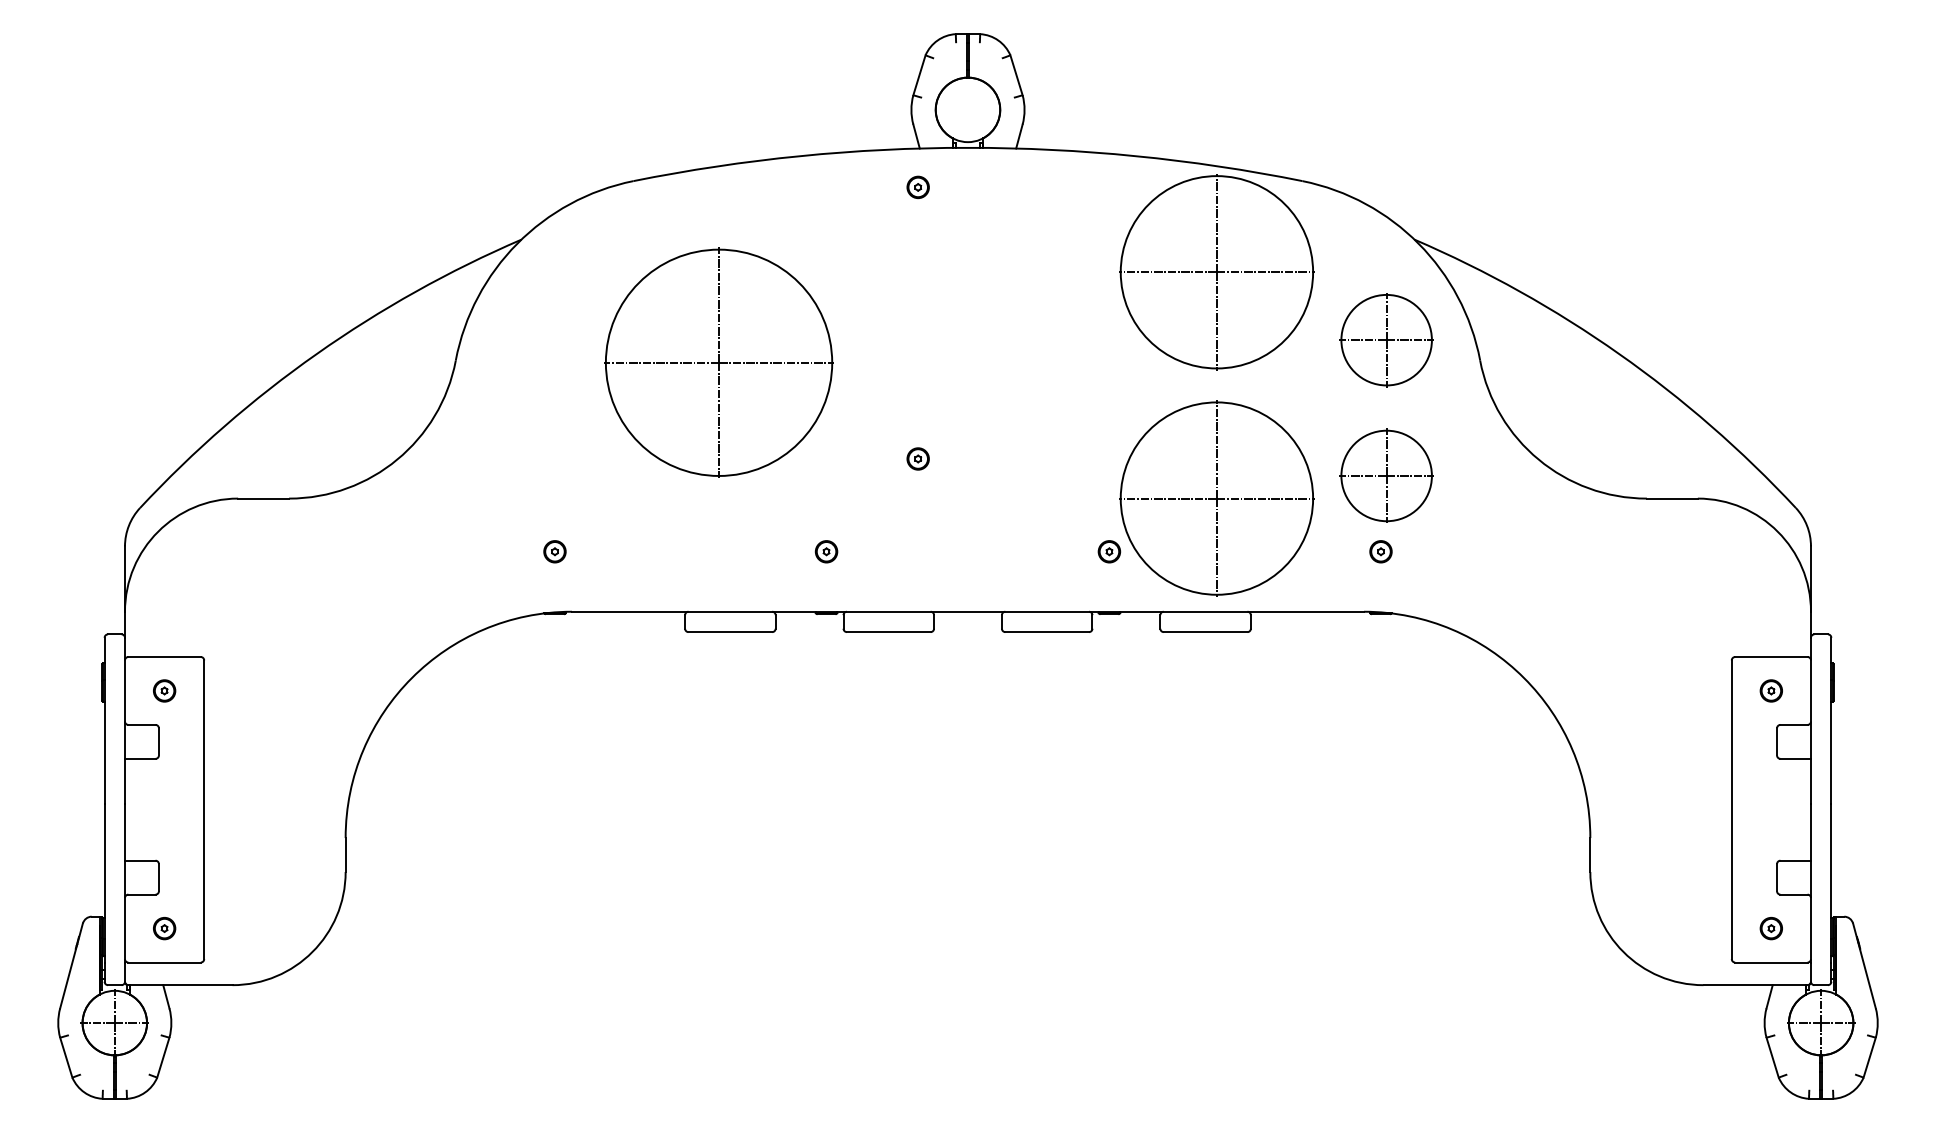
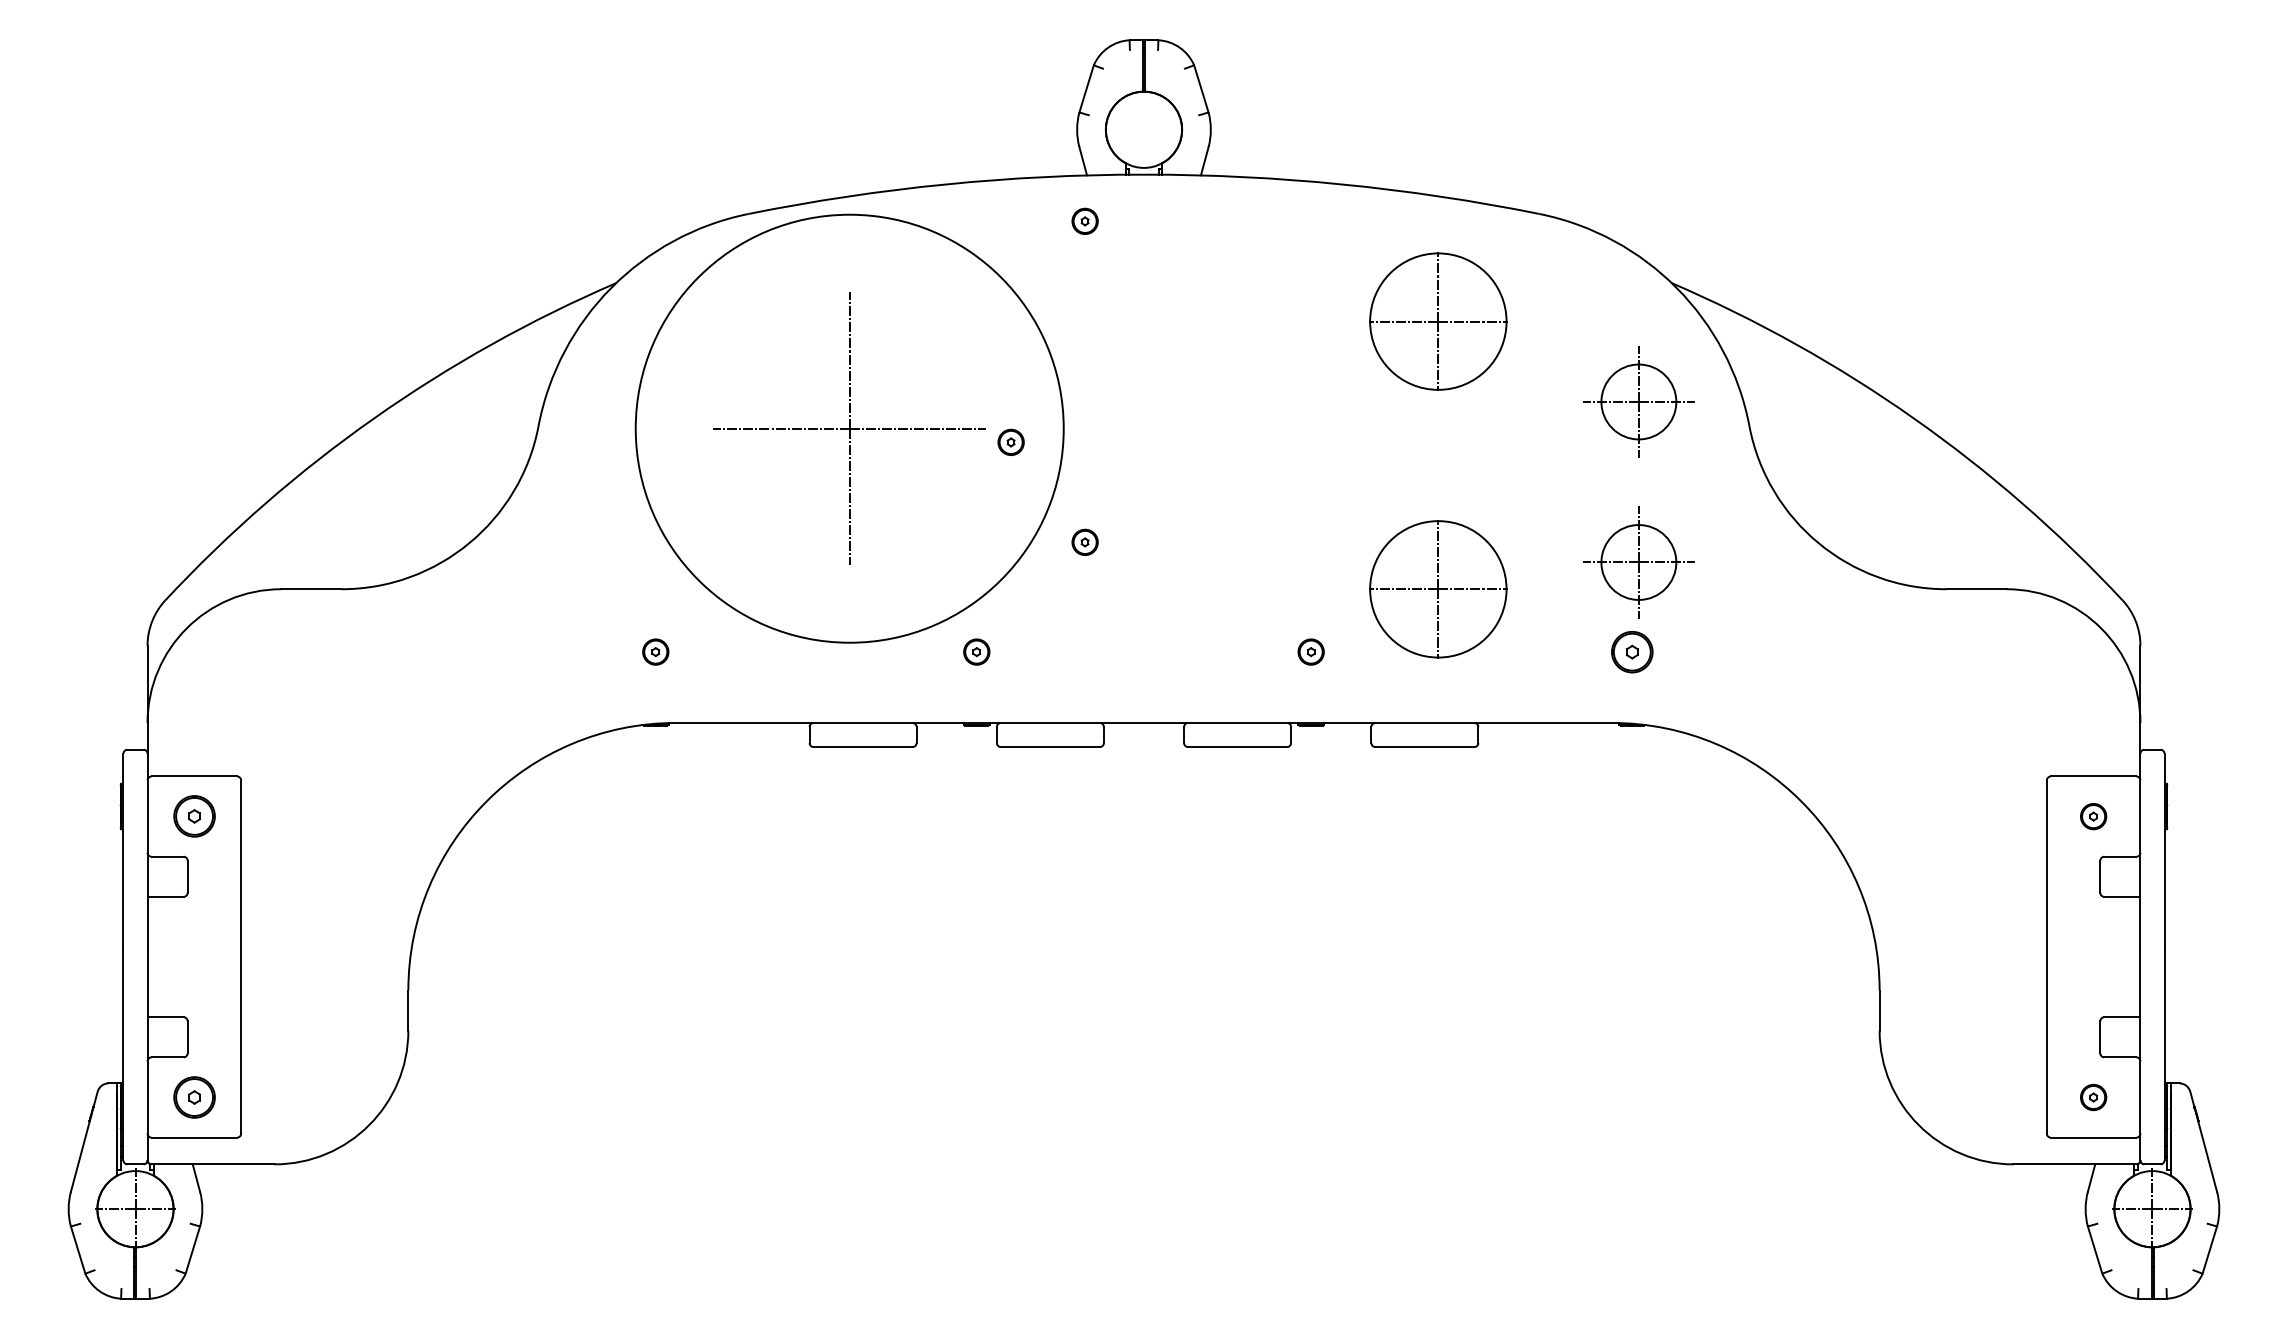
part: (1217, 272) -> (1438, 321), size x0.6
circle: (1386, 339) -> (1638, 401), size x0.7
circle: (718, 362) -> (849, 428), size x1.6
part: (855, 373) -> (1010, 441), added
circle: (1386, 475) -> (1638, 561), size x0.7
part: (1217, 498) -> (1438, 589), size x0.6
part: (1380, 551) -> (1631, 651), size x1.6
part: (163, 690) -> (193, 816), size x1.6
part: (163, 928) -> (193, 1097), size x1.6

